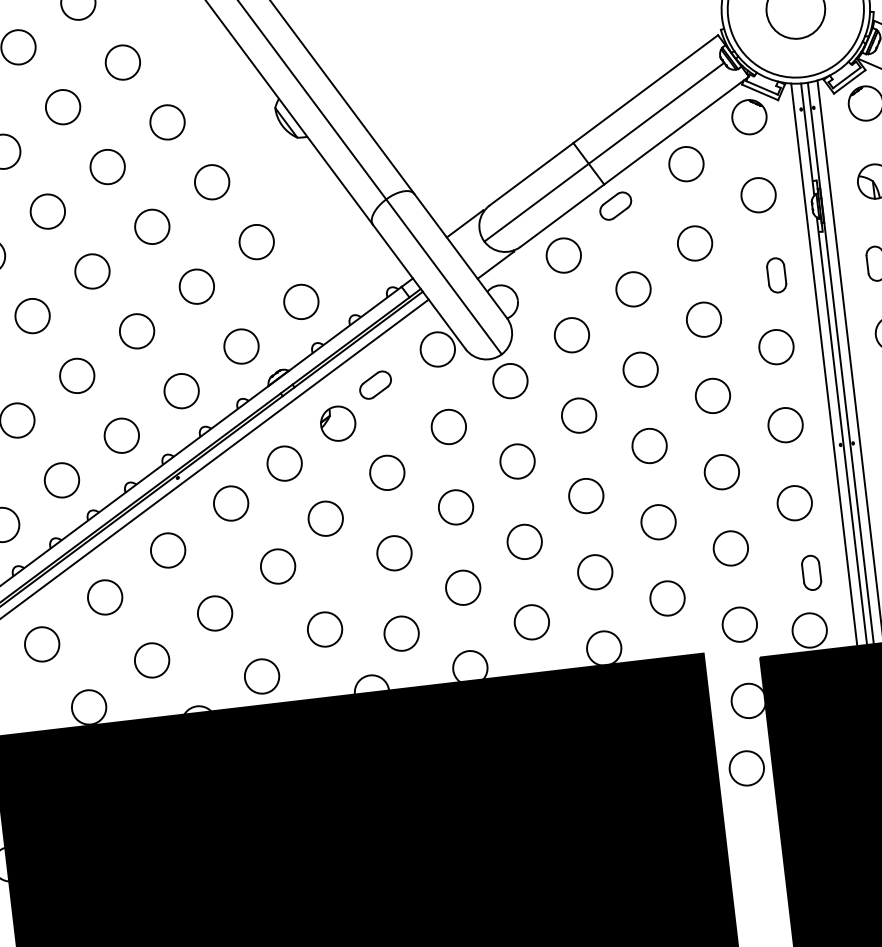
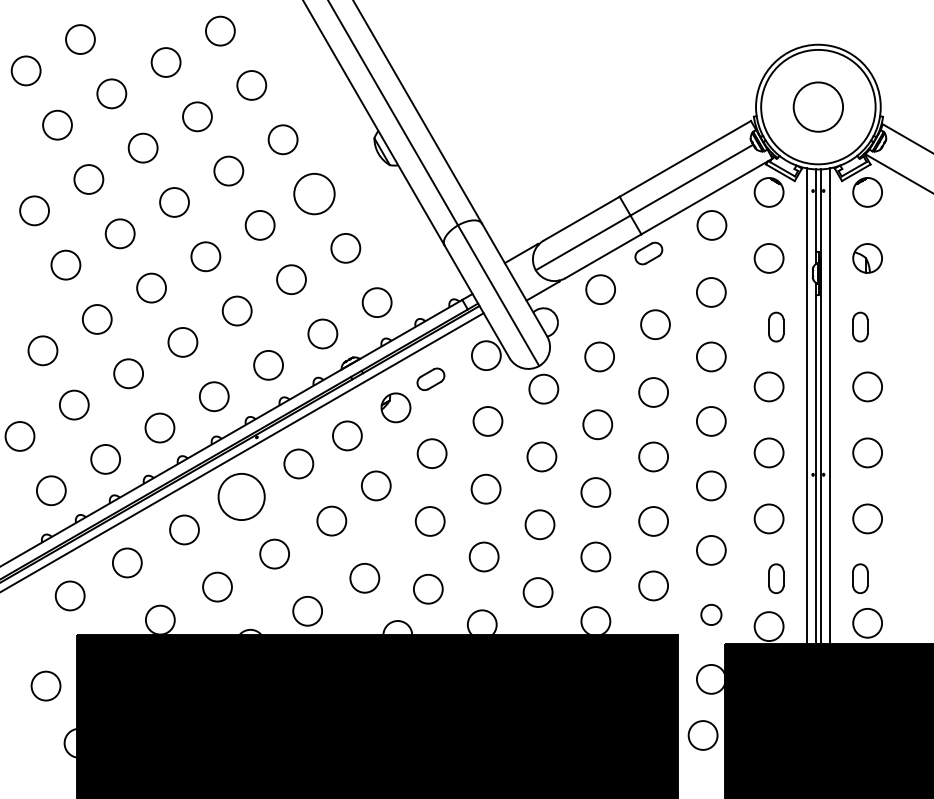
circle: (212, 181) -> (314, 193), size x1.4
circle: (167, 549) -> (241, 496), size x1.6
circle: (739, 624) -> (711, 614), size x0.7

